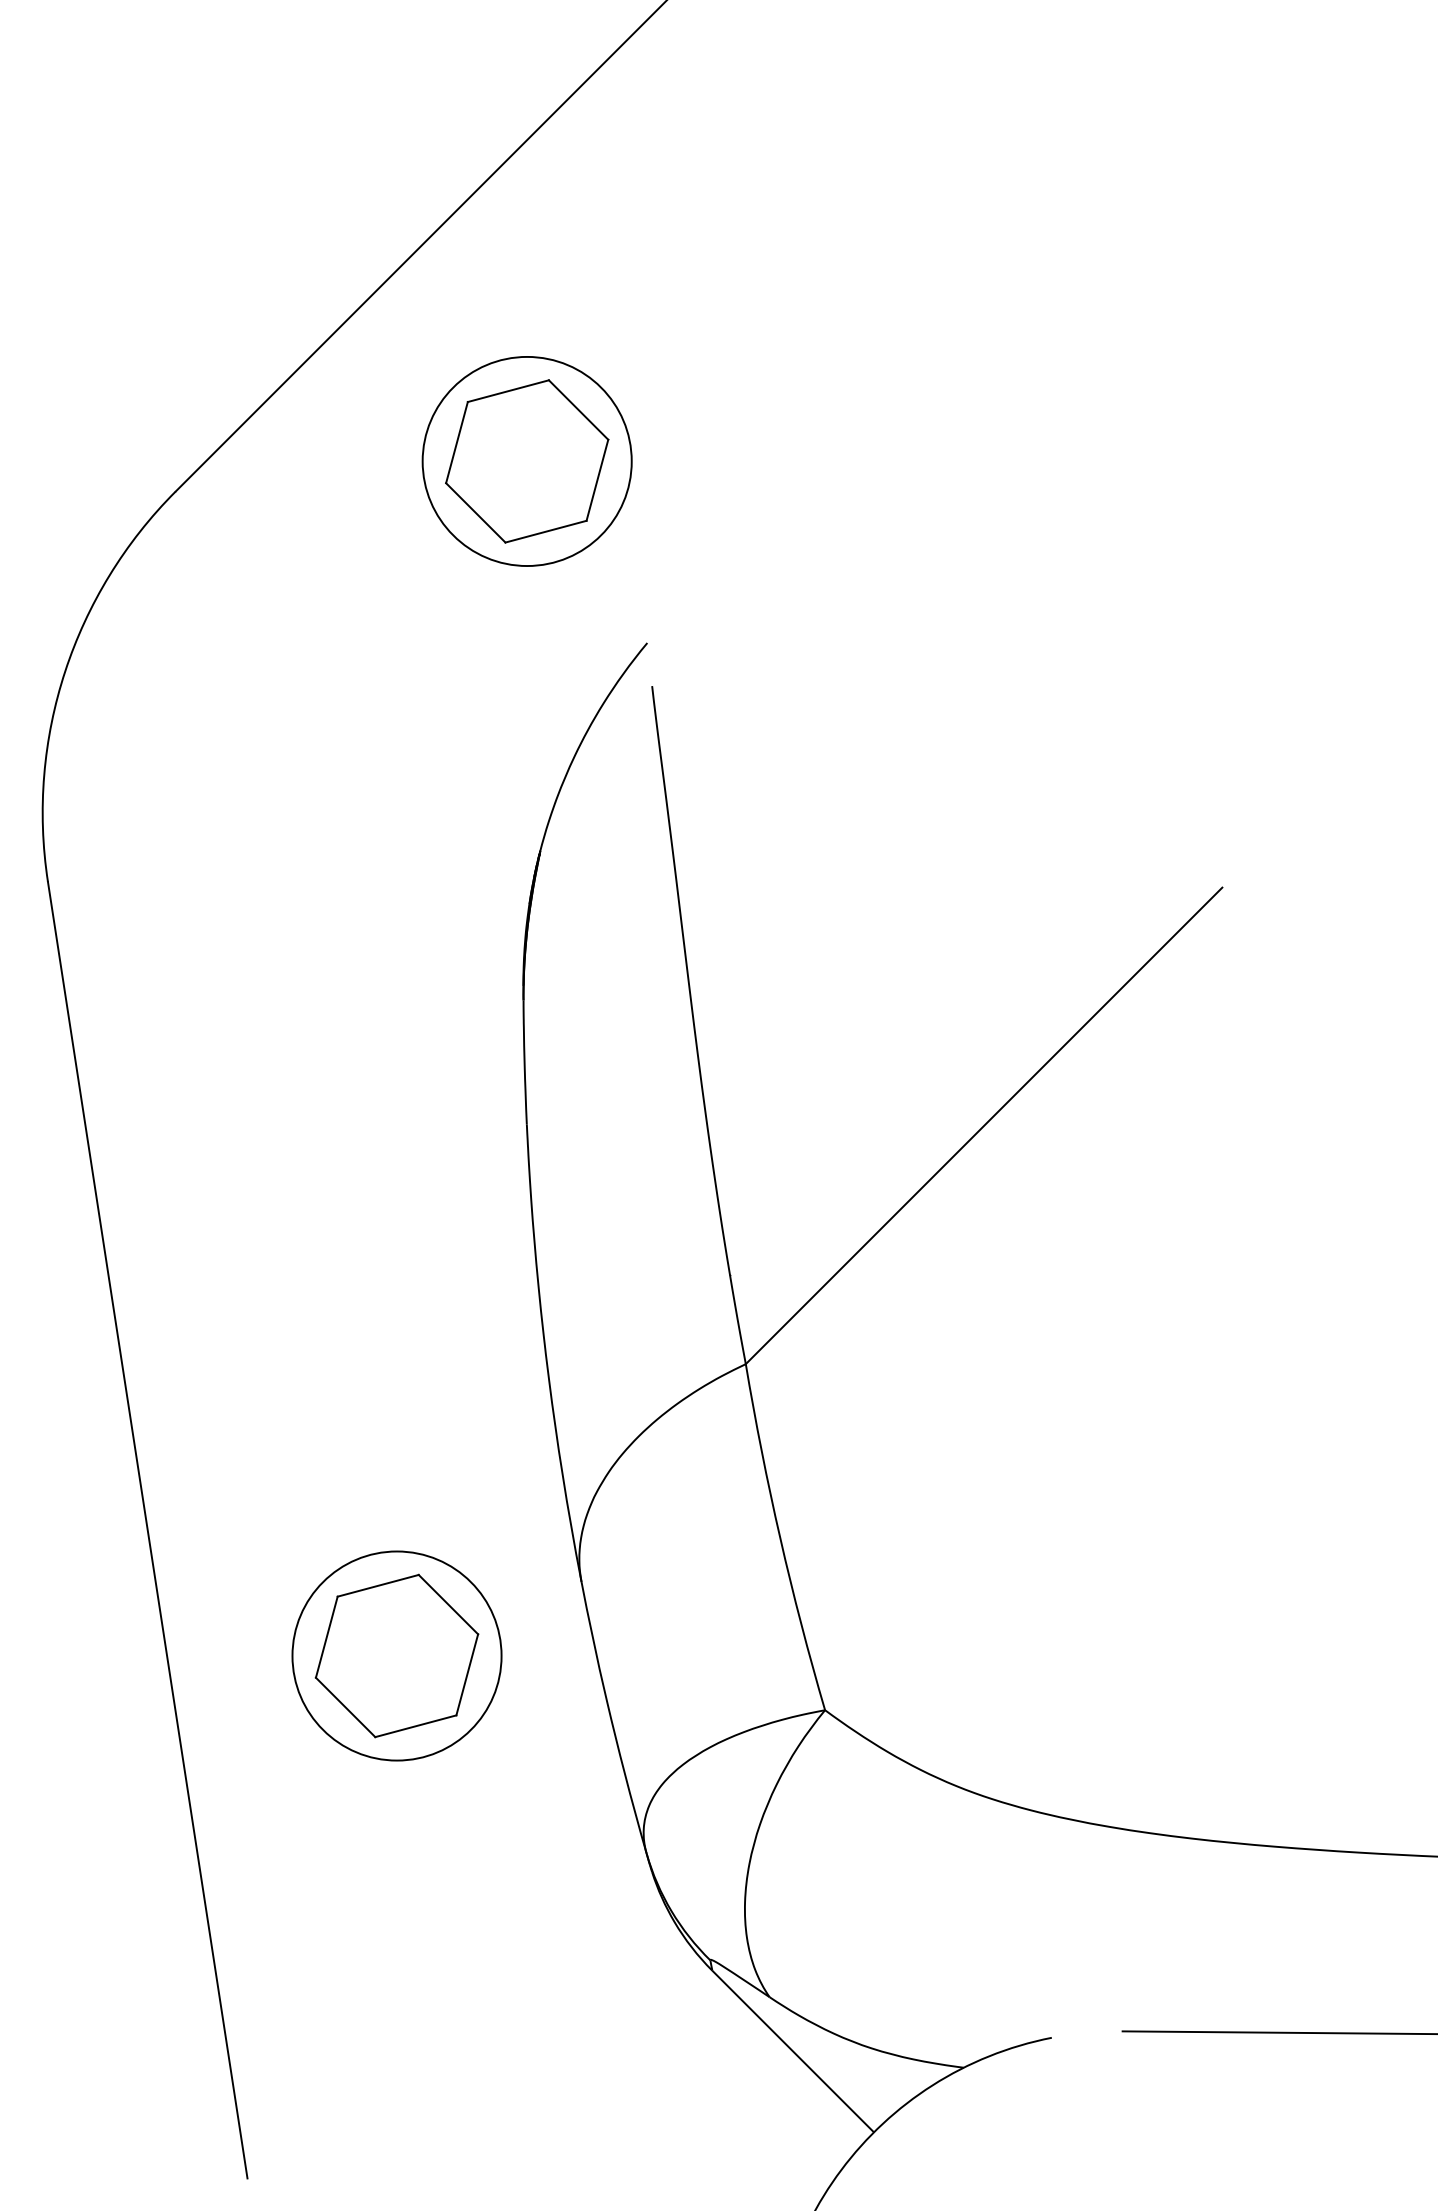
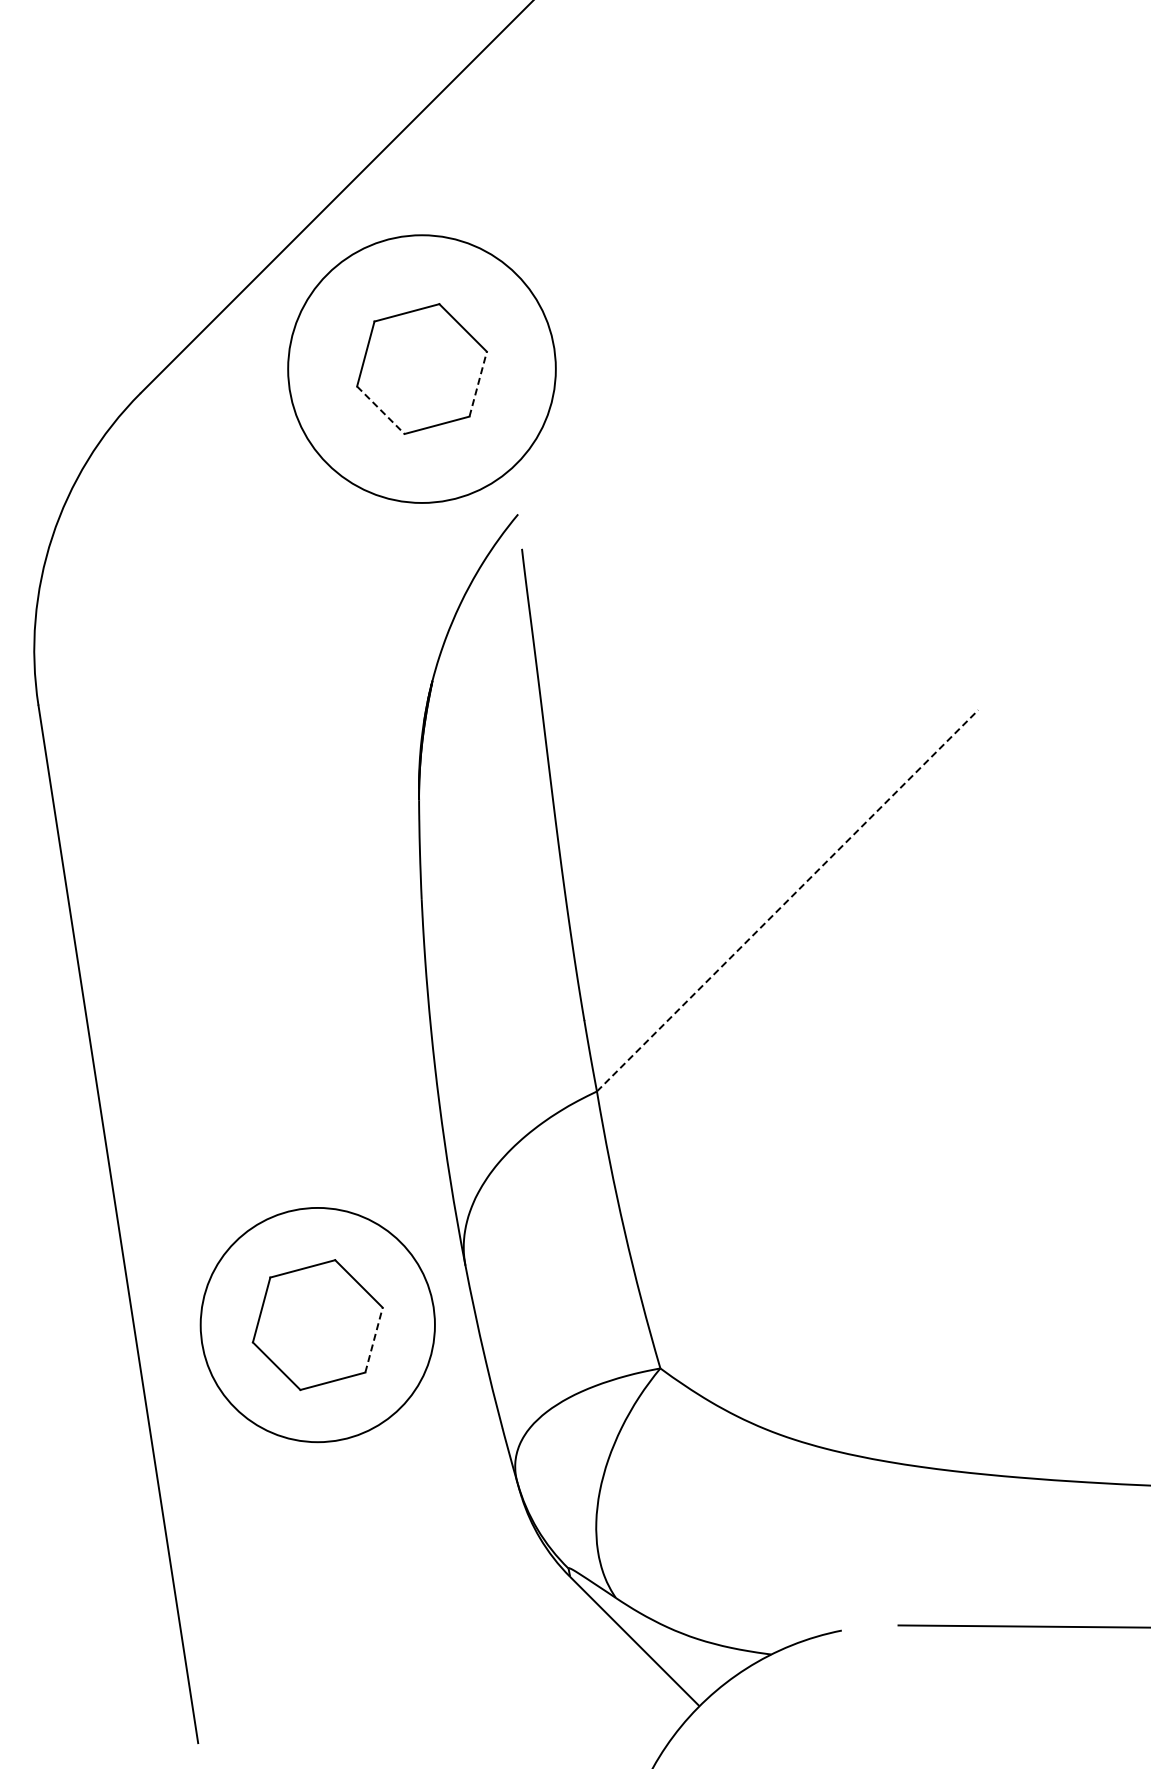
circle: (526, 460) -> (421, 368), size x1.6
line: (597, 480) -> (478, 384), solid -> dashed
line: (475, 513) -> (380, 410), solid -> dashed
line: (983, 1125) -> (787, 900), solid -> dashed
circle: (396, 1655) -> (317, 1324), size x1.4
line: (467, 1675) -> (374, 1340), solid -> dashed

